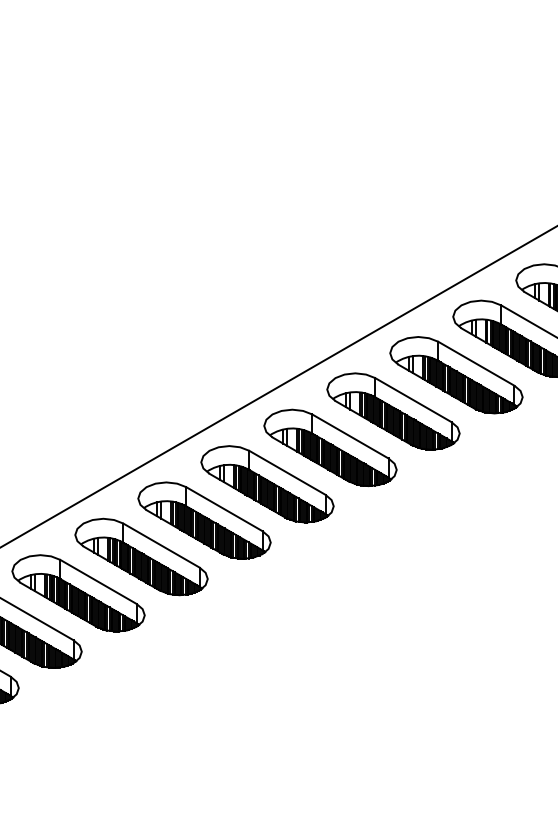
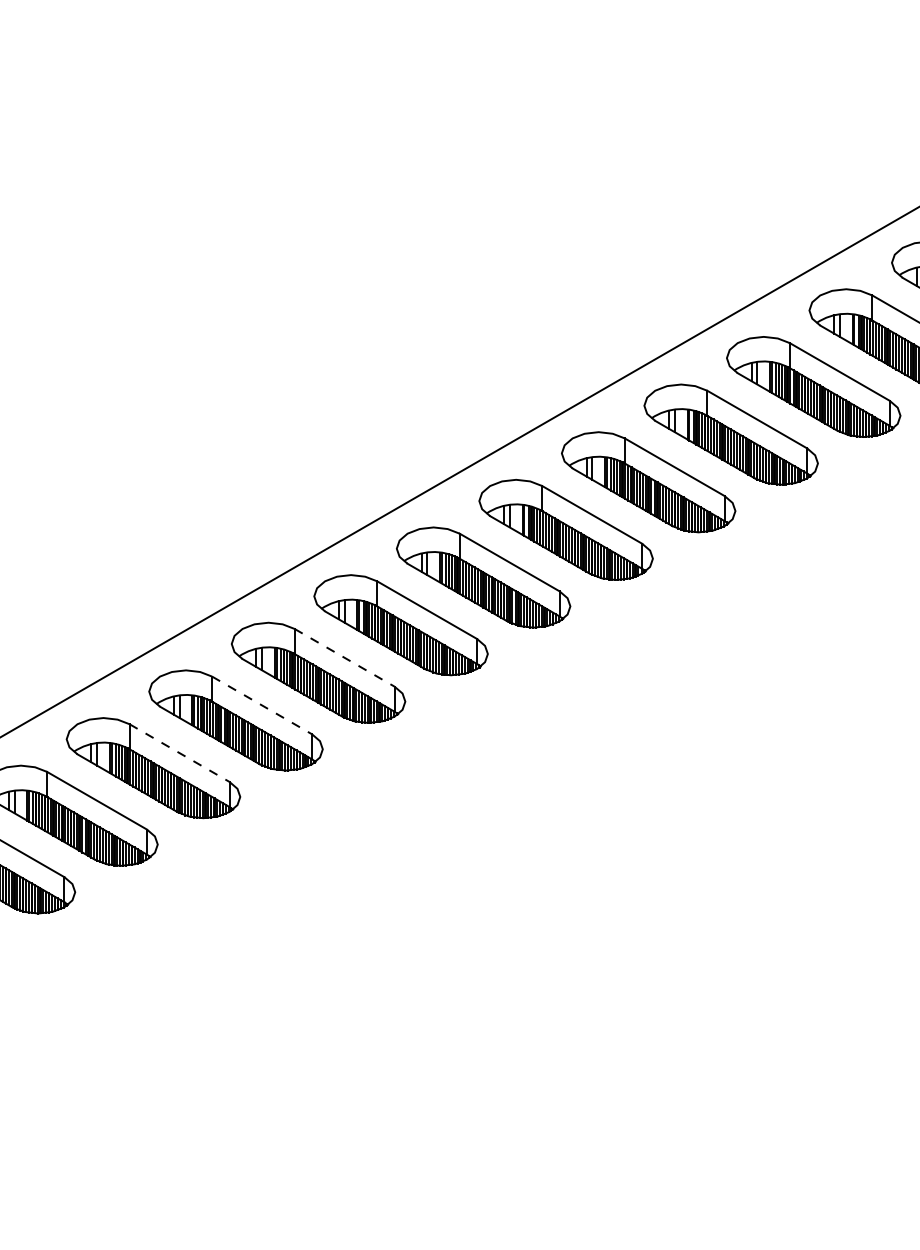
line: (287, 472) -> (344, 657), solid -> dashed
line: (224, 509) -> (262, 705), solid -> dashed
line: (161, 545) -> (179, 753), solid -> dashed

